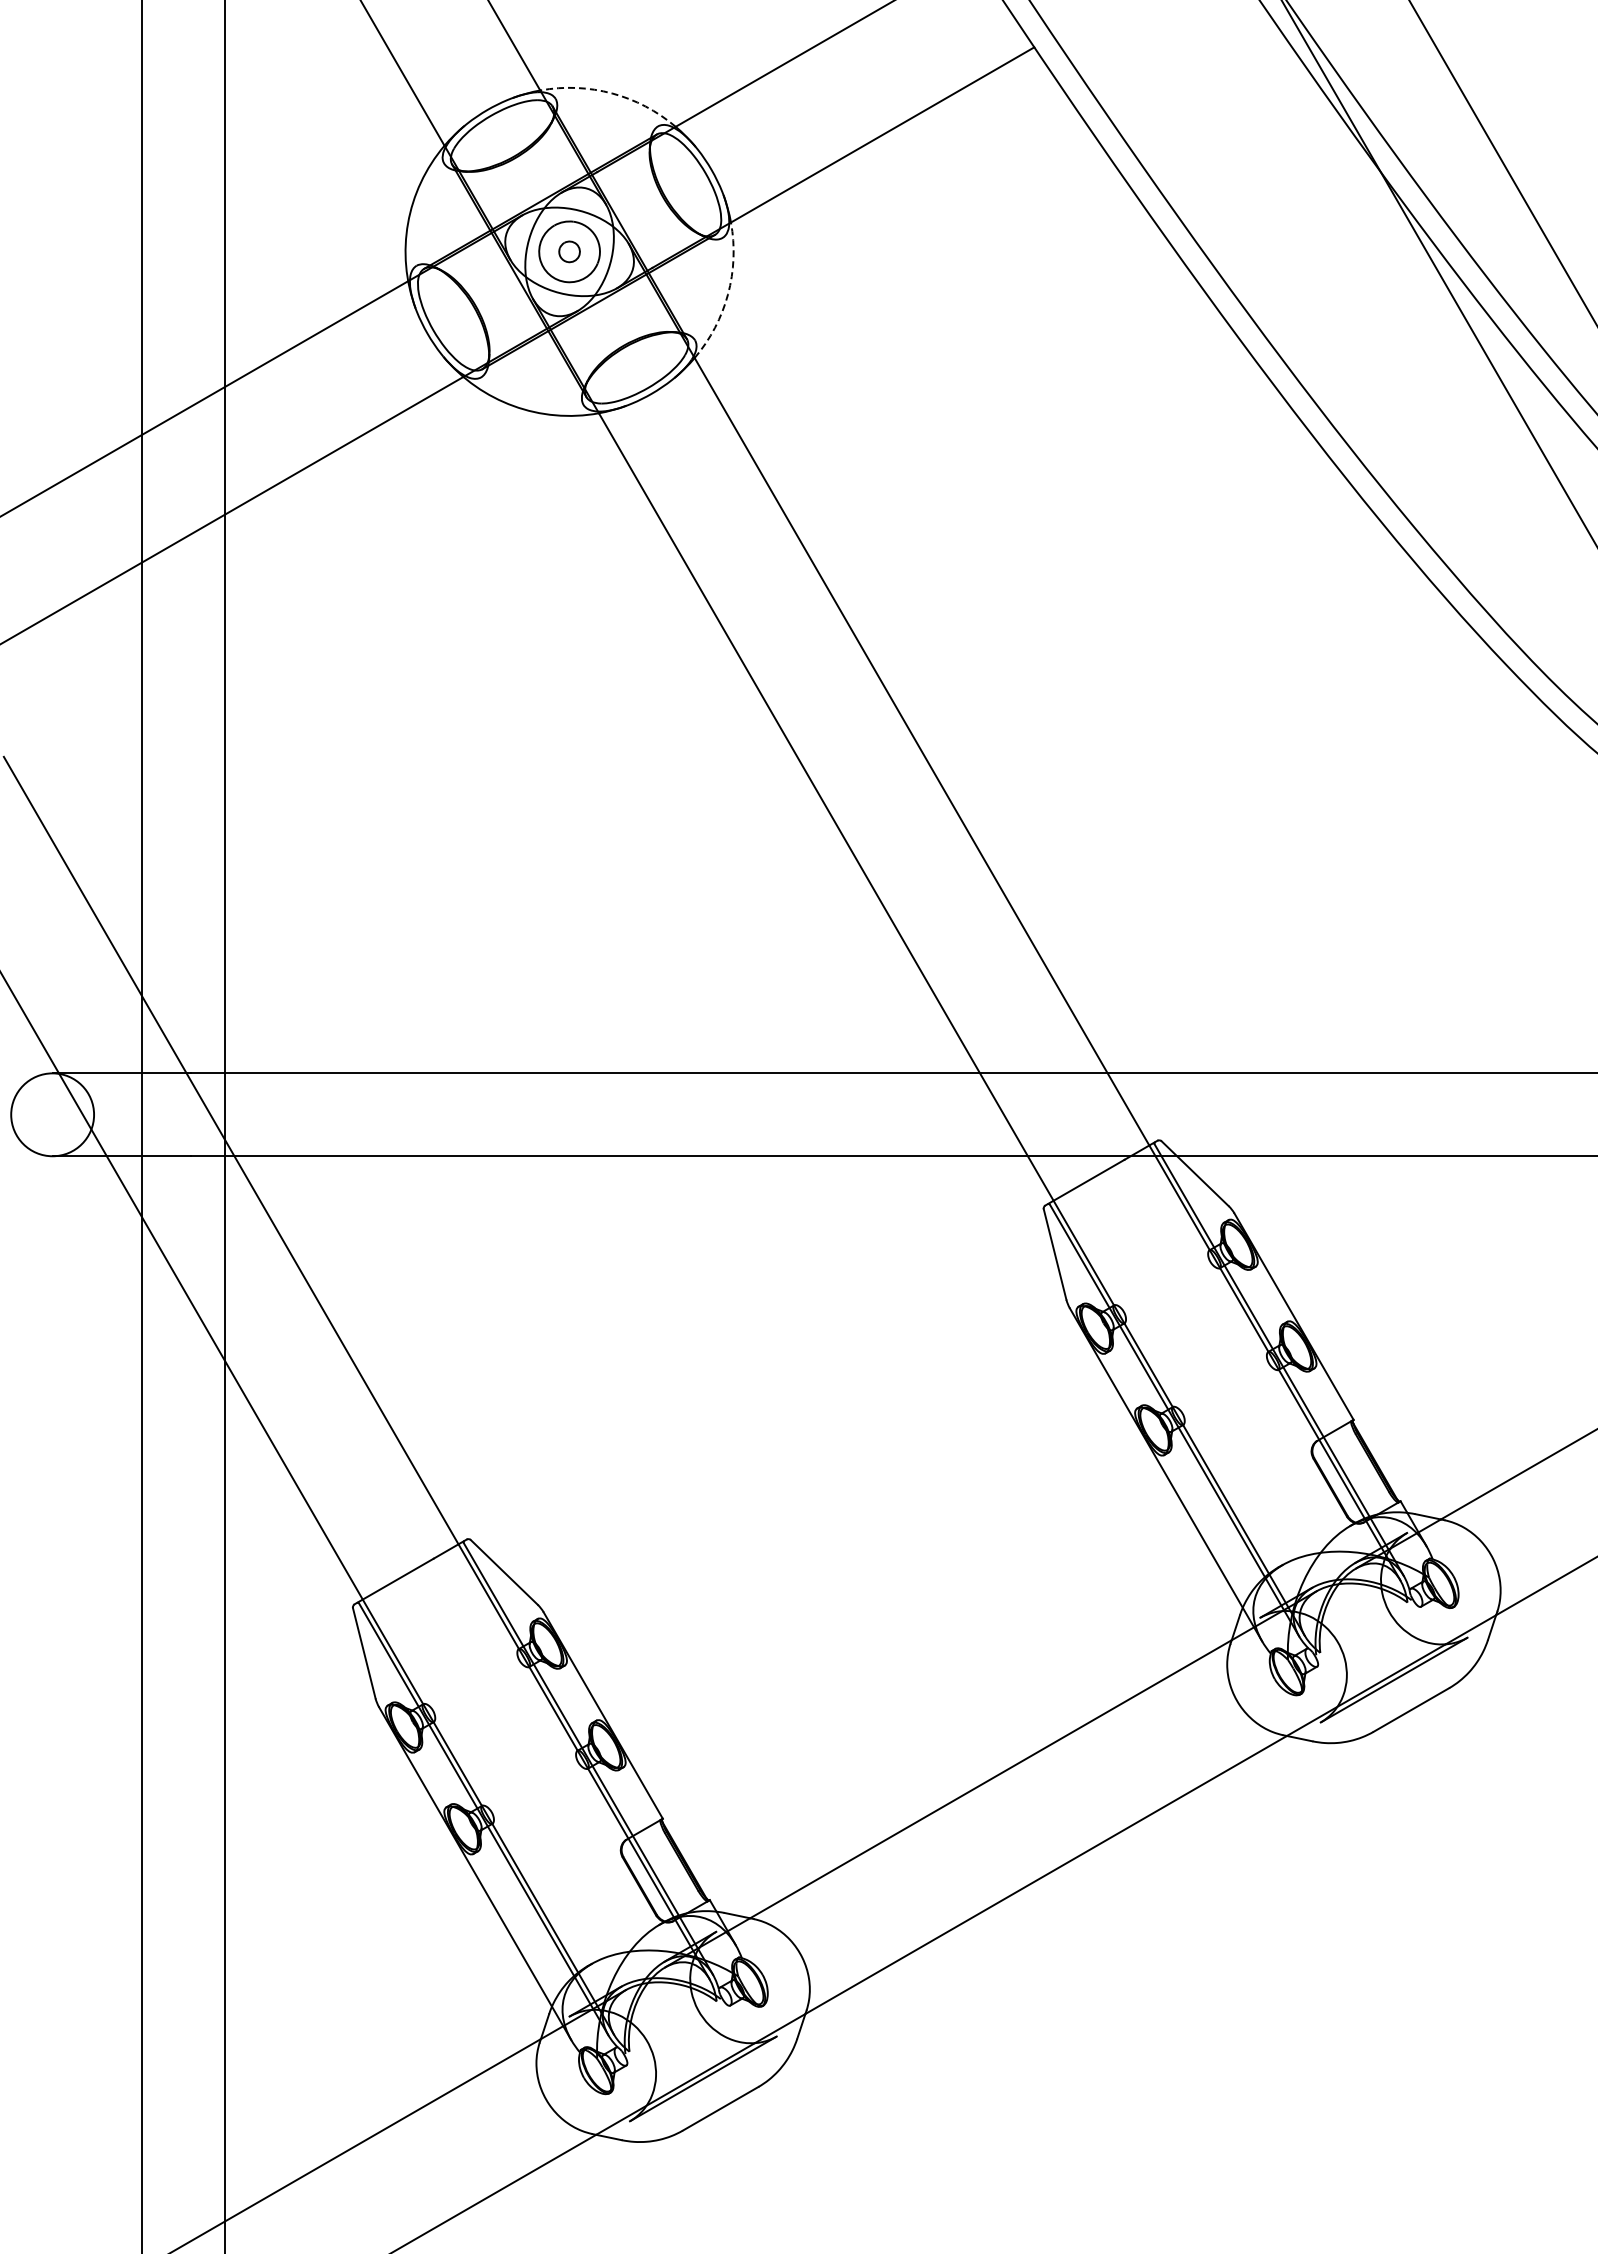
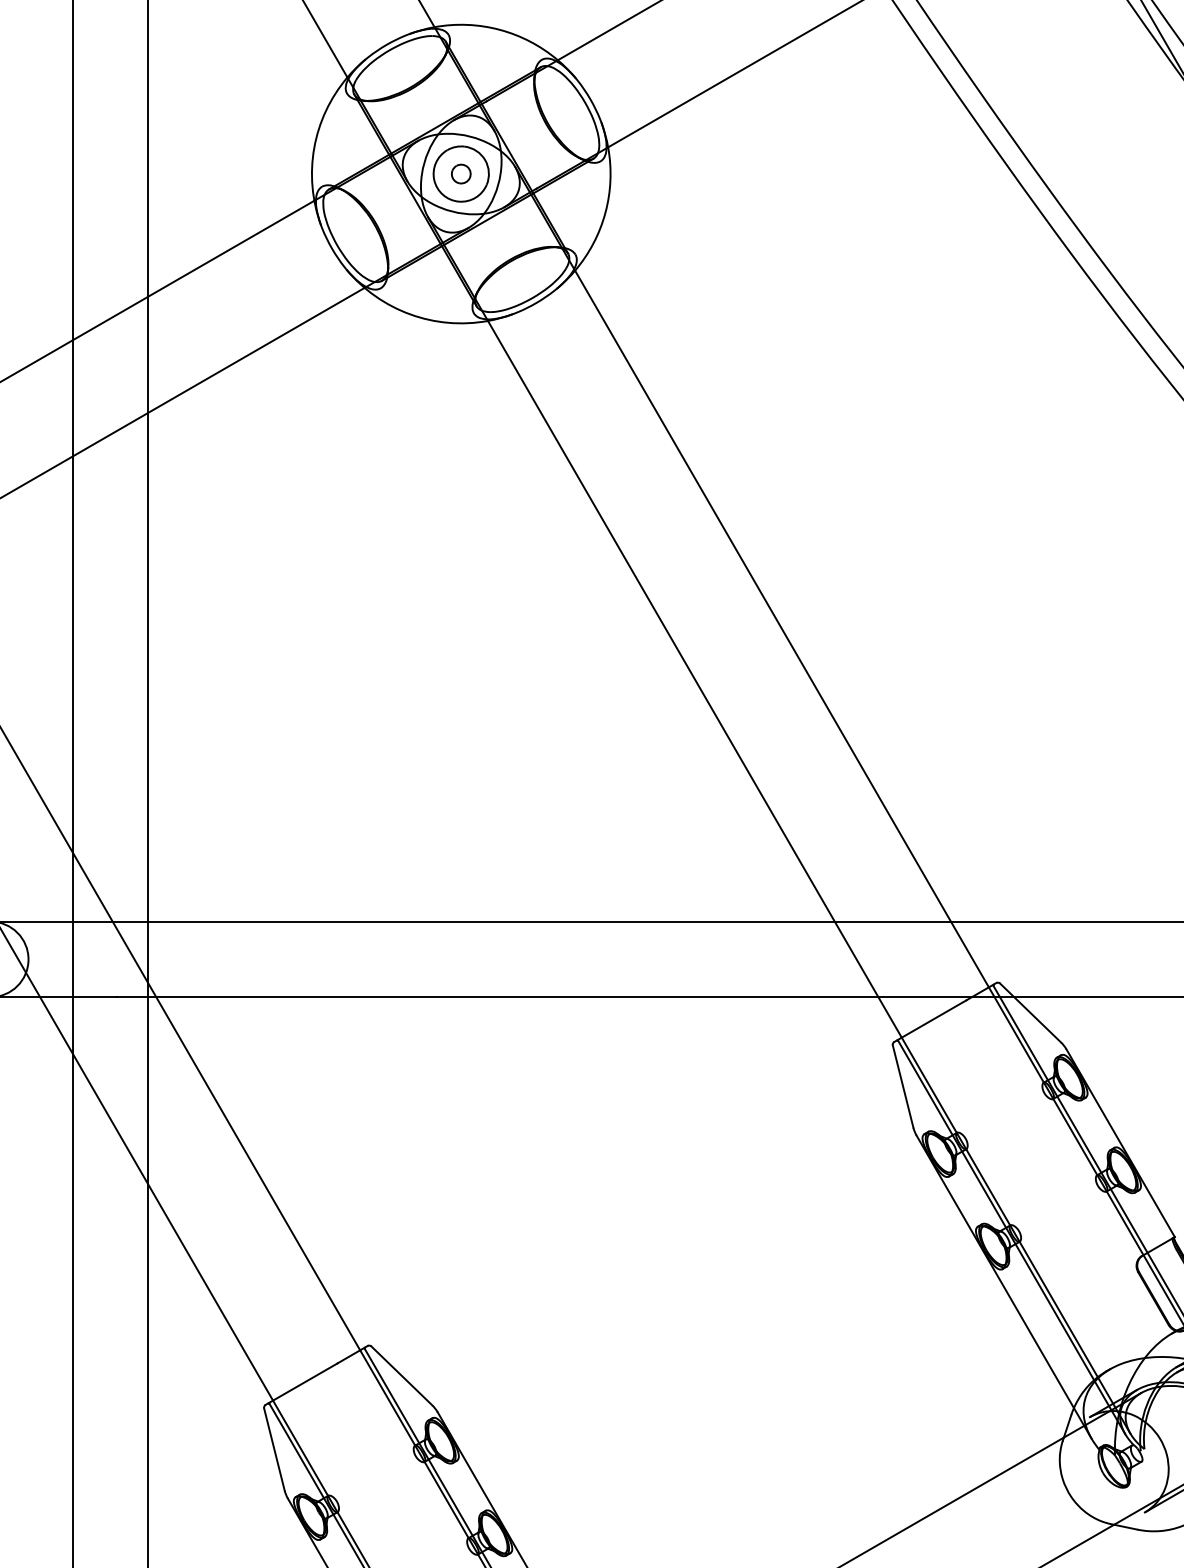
arc: (612, 93) -> (500, 29), dashed -> solid
arc: (728, 294) -> (605, 212), dashed -> solid

